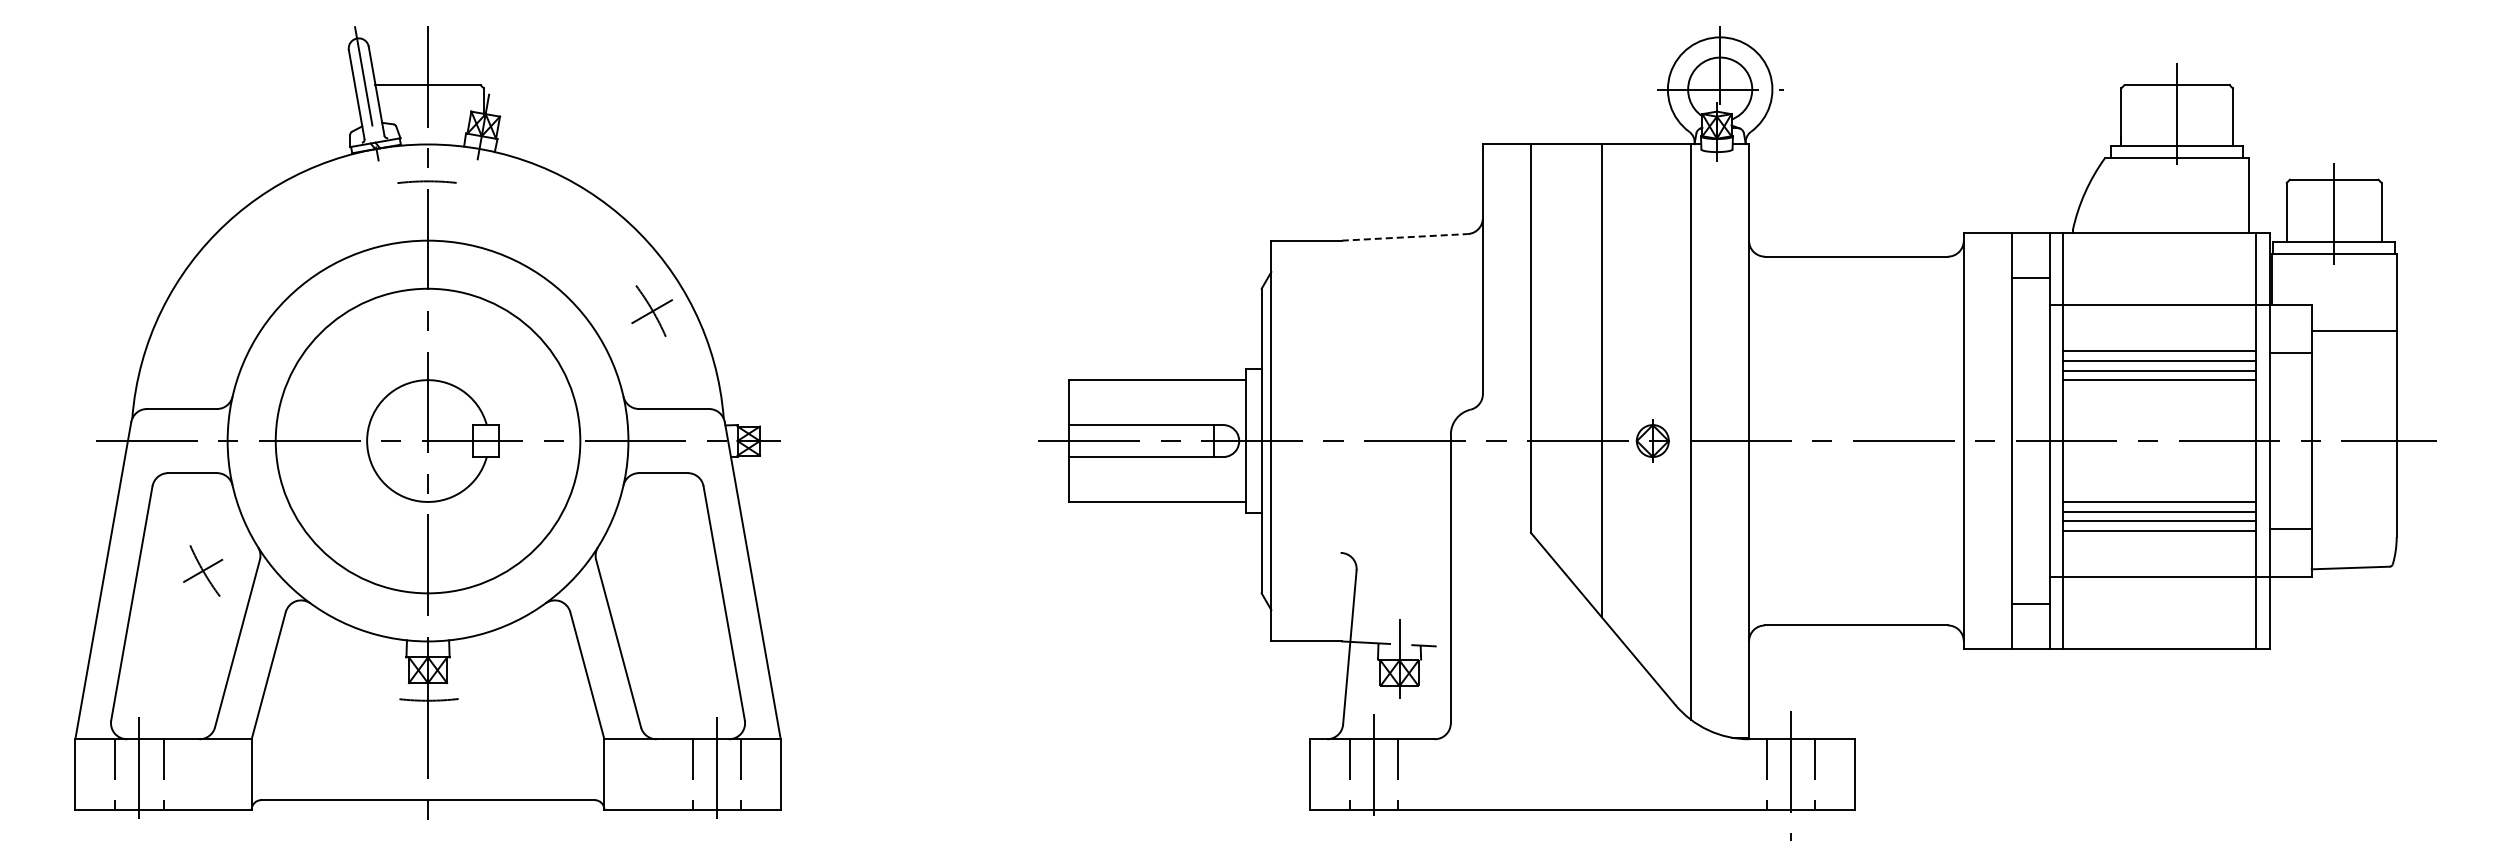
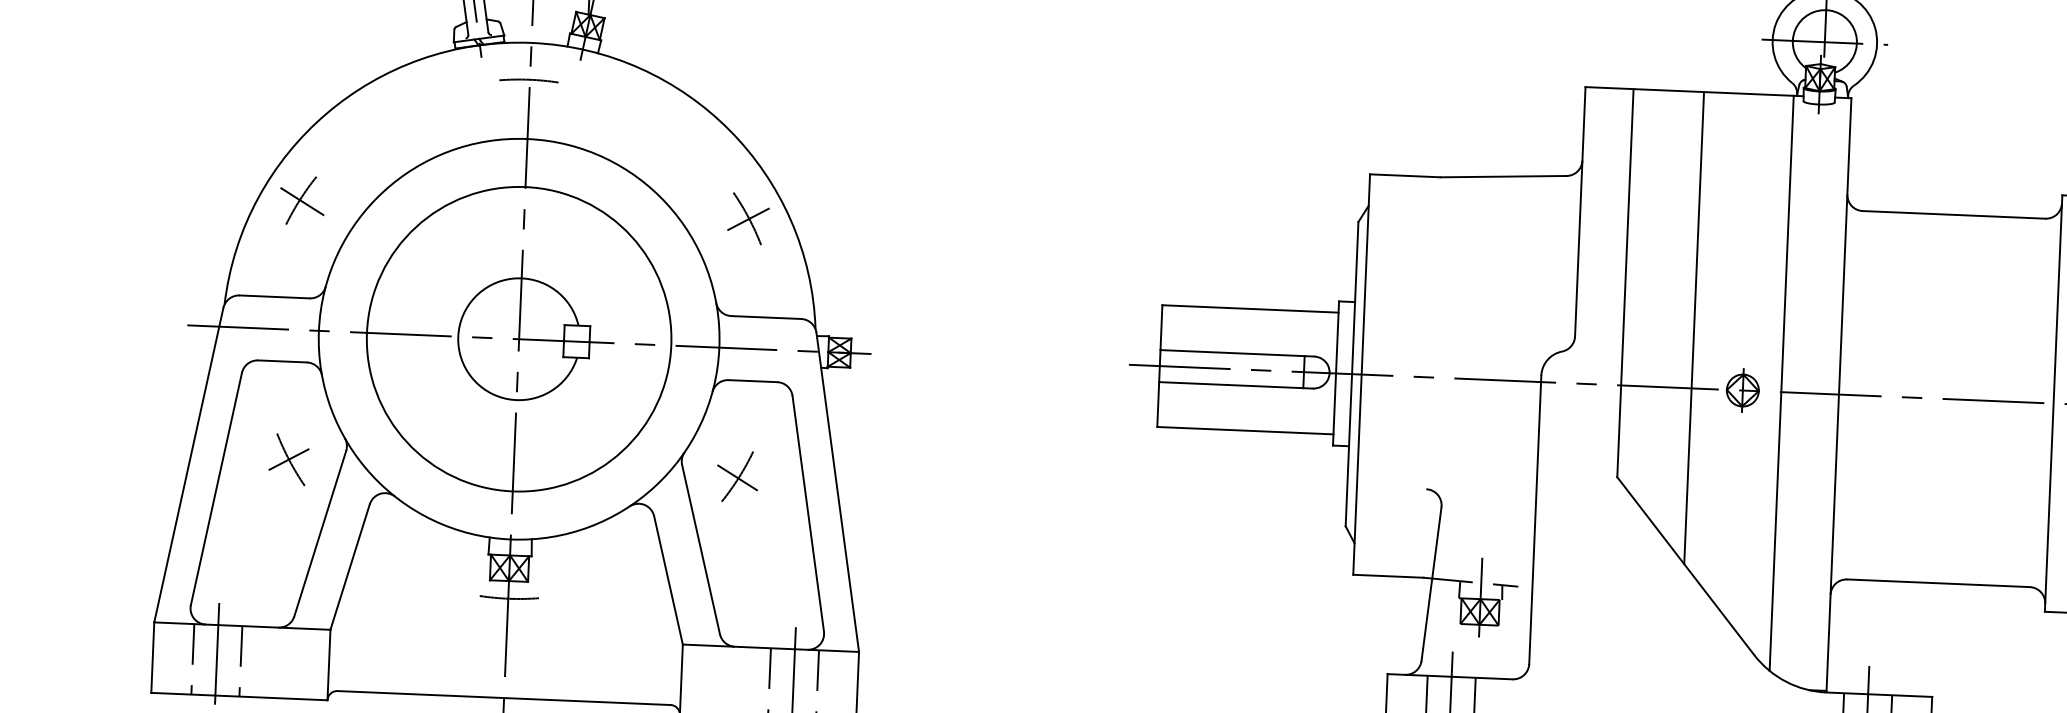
line: (1405, 237) -> (1504, 176), dashed -> solid
part: (205, 311) -> (302, 200), added
part: (651, 568) -> (737, 475), added

